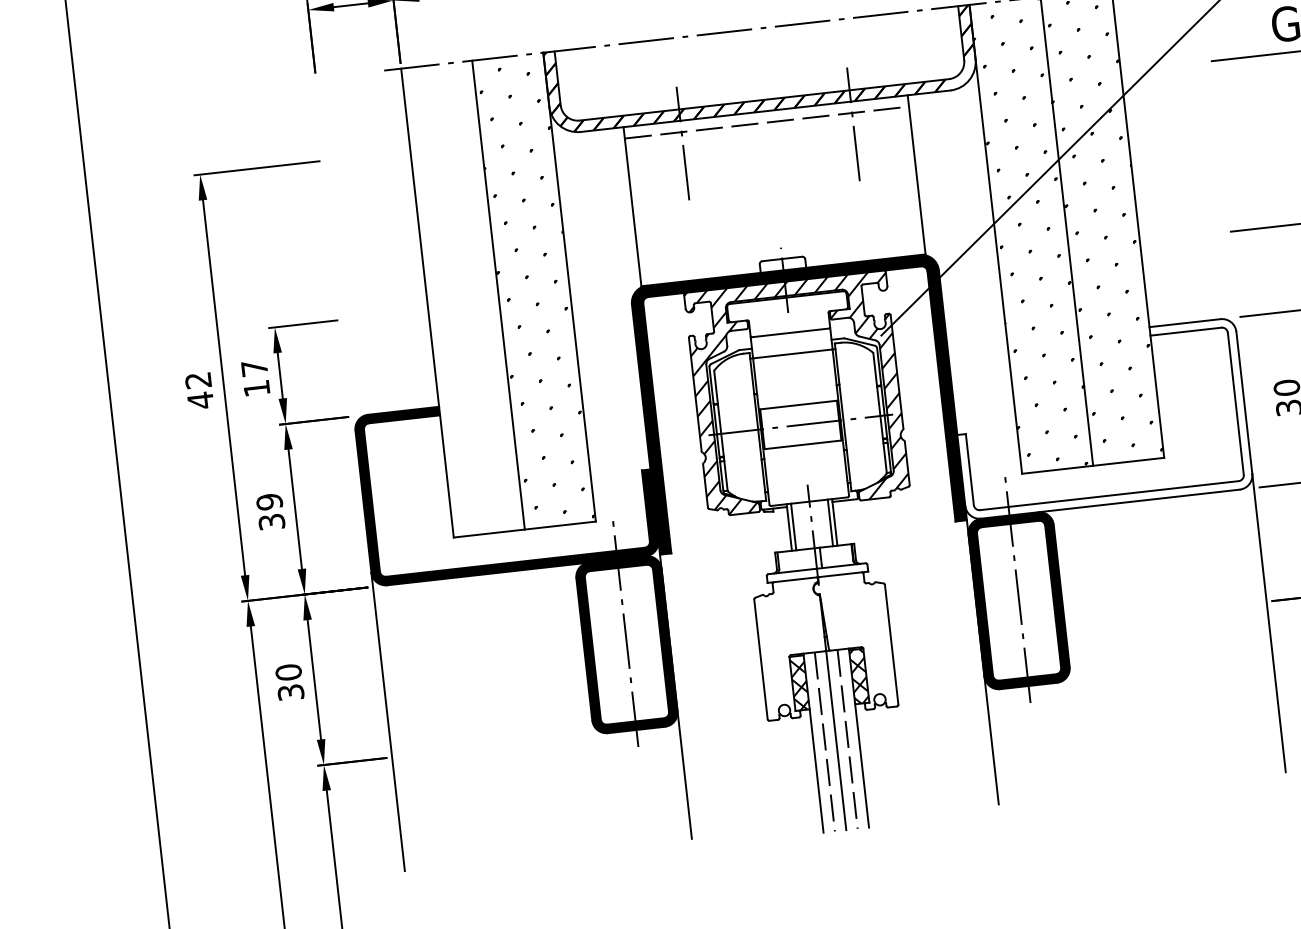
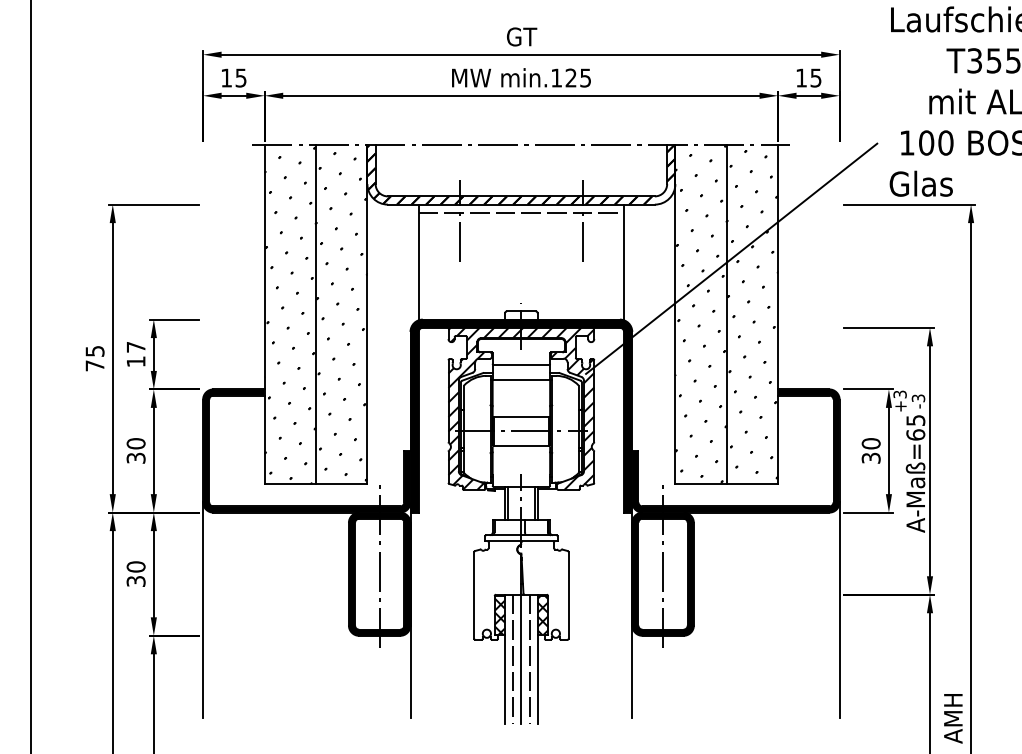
hatch: (463, 300) -> (290, 315), added
text: (198, 390) -> (94, 358), 42 -> 75
fill: (1100, 418) -> (735, 450), added
text: (268, 501) -> (135, 443), 39 -> 30

